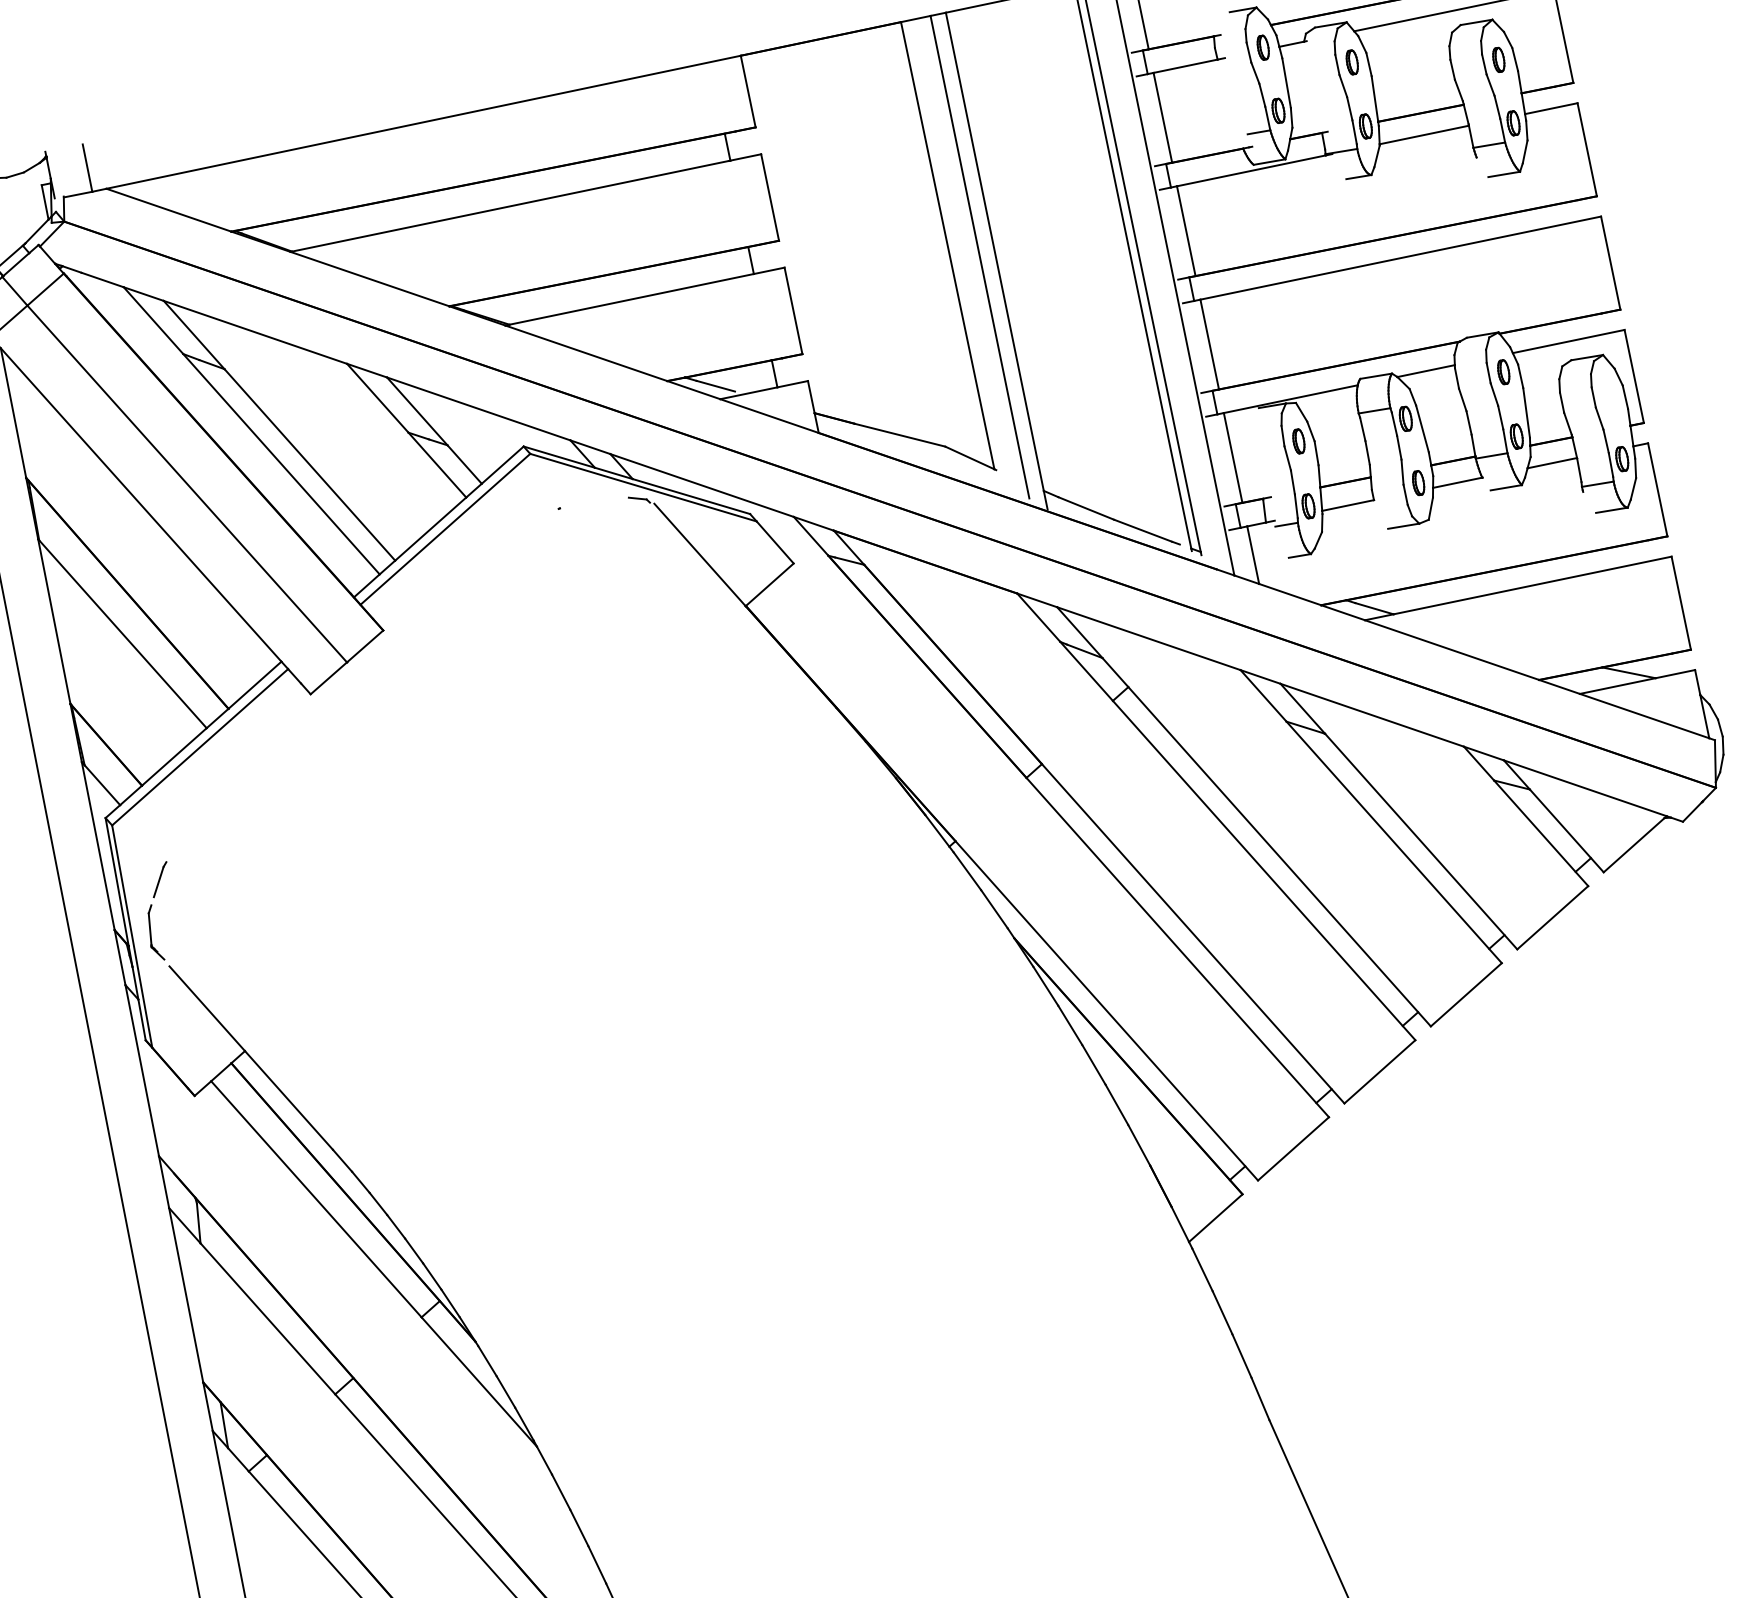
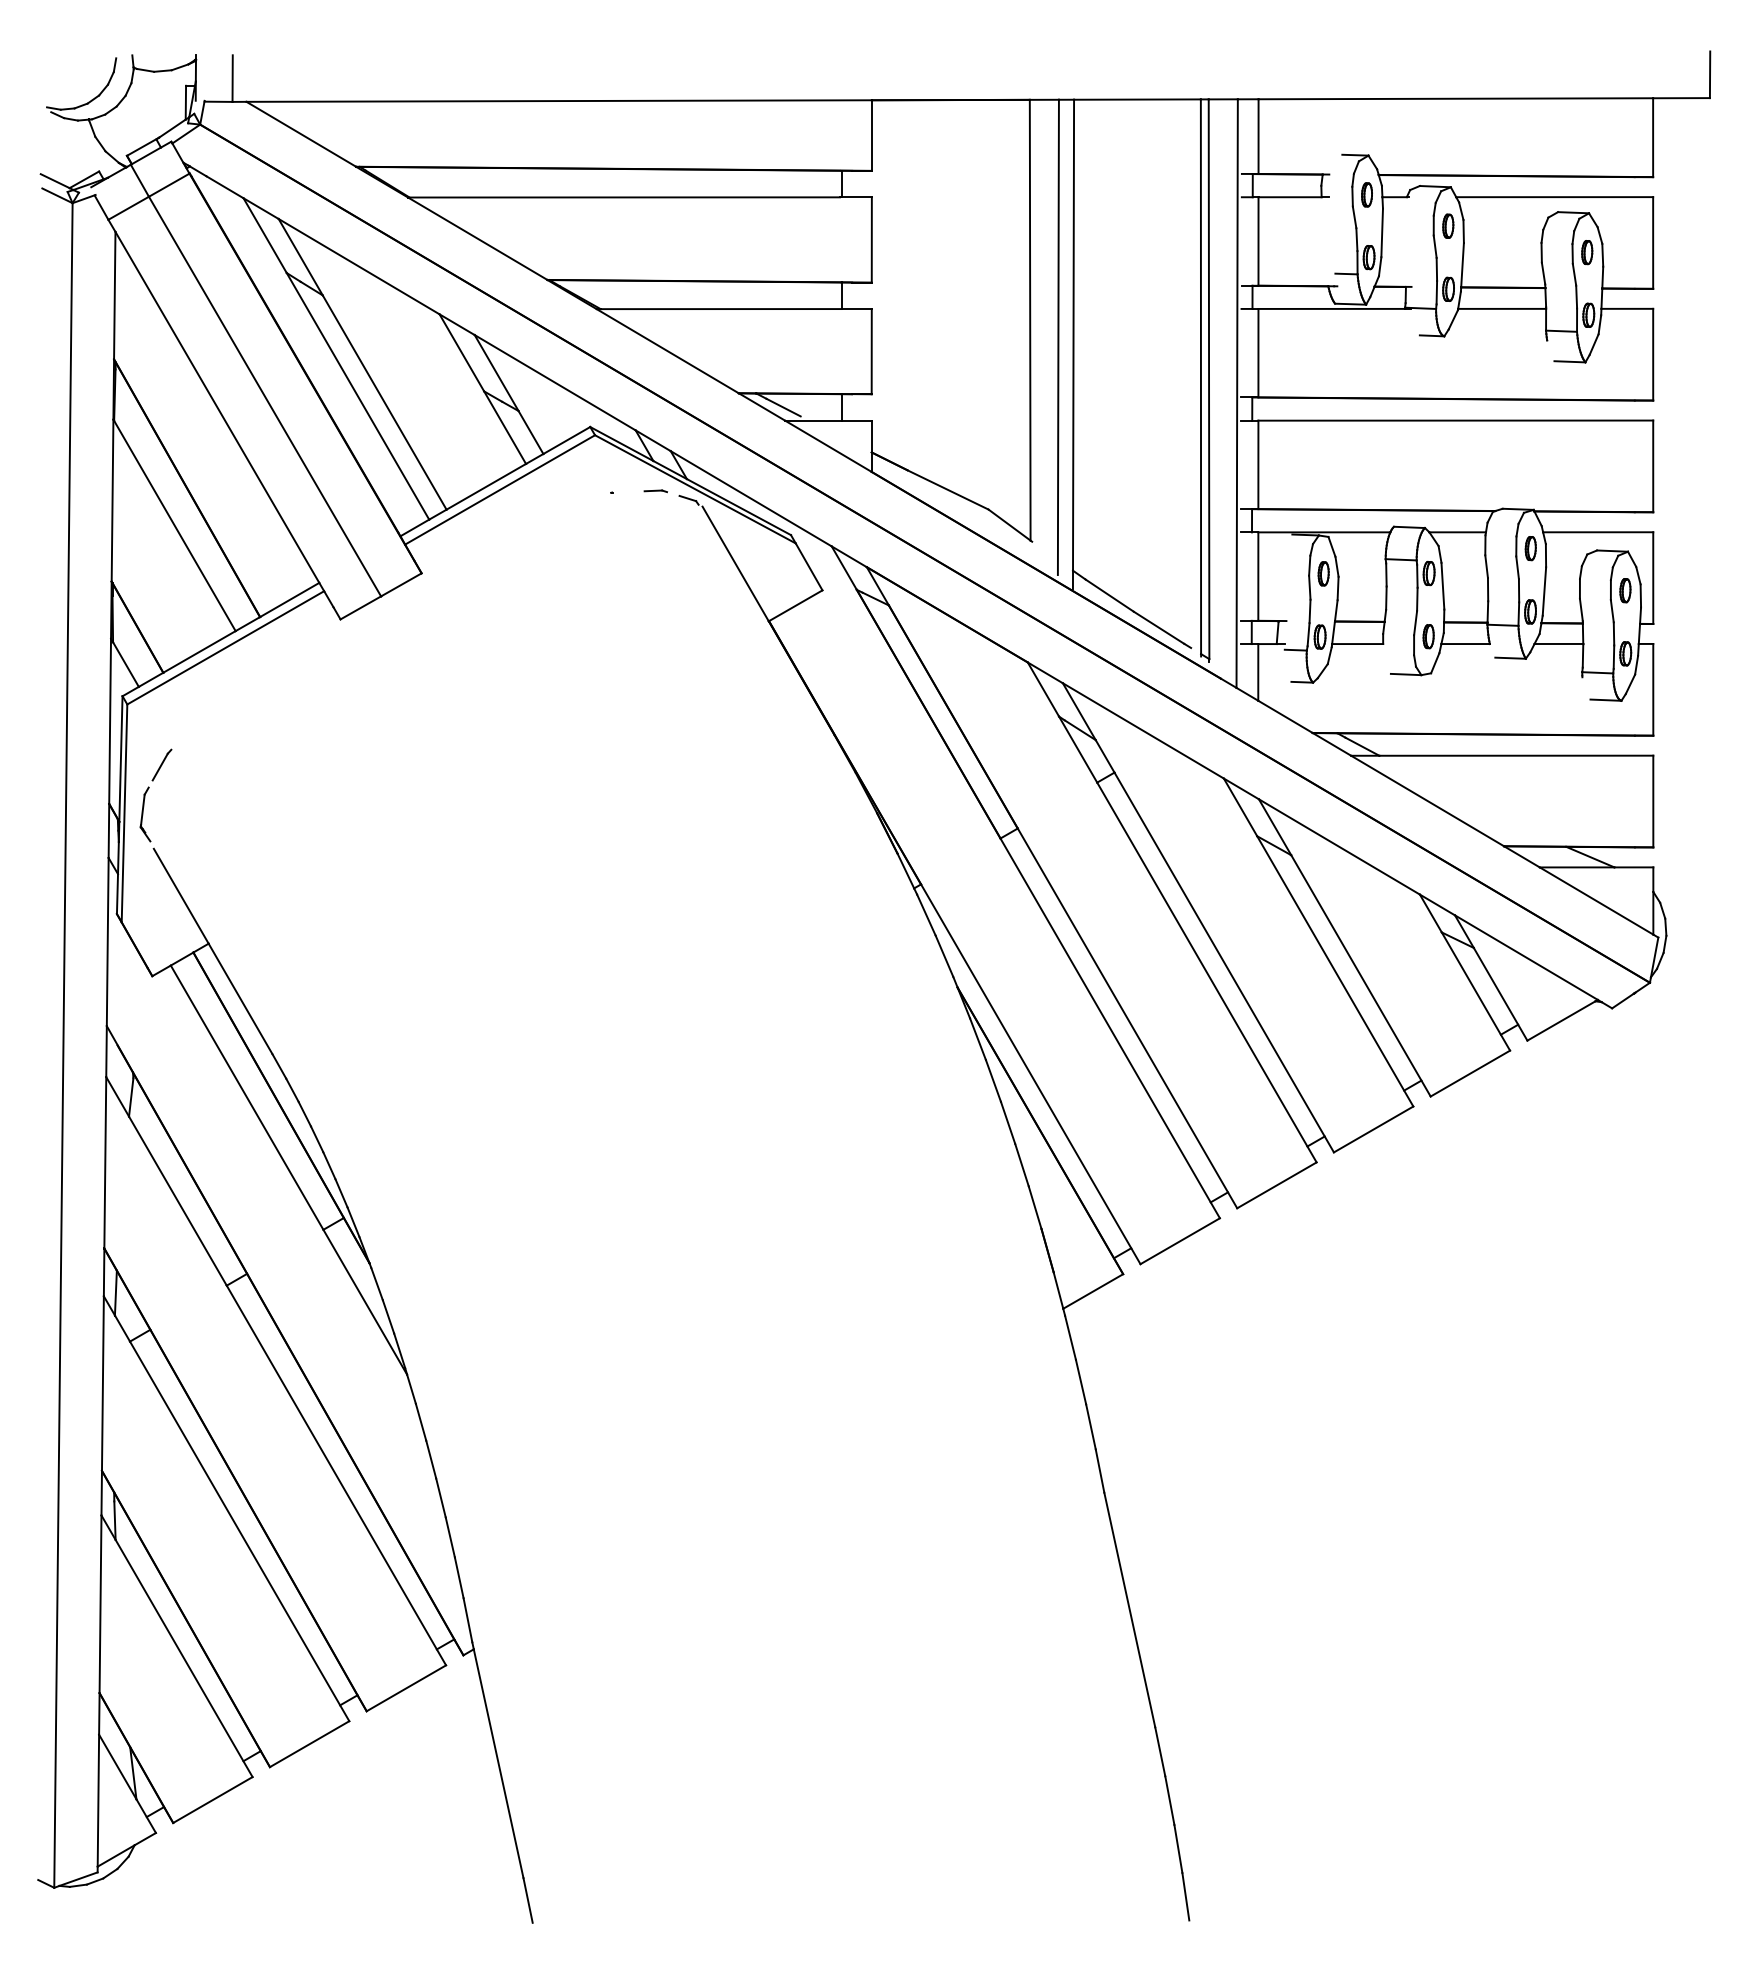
part: (1608, 394) -> (1625, 590), added
part: (603, 498) -> (655, 491), added

